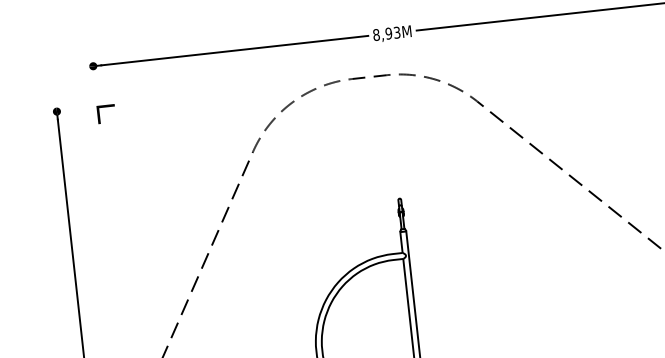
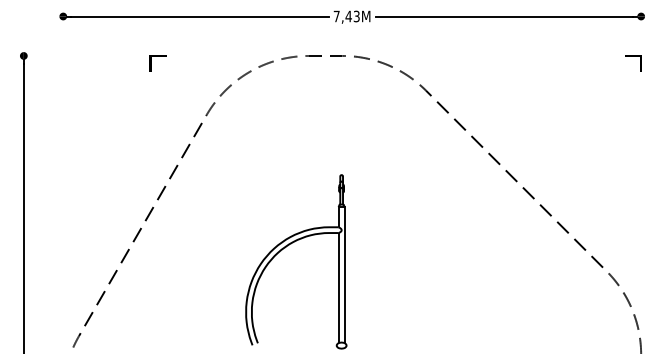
text: (382, 34) -> (342, 16), 8,93M -> 7,43M
line: (99, 114) -> (151, 63), moved

